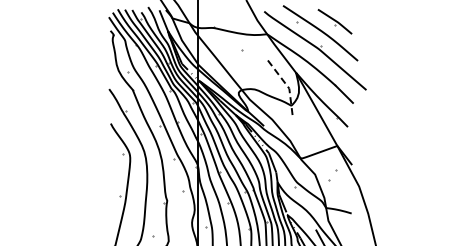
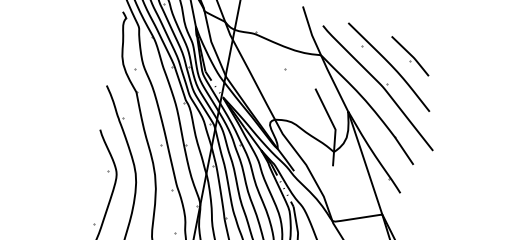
line: (287, 86) -> (333, 126), dashed -> solid

